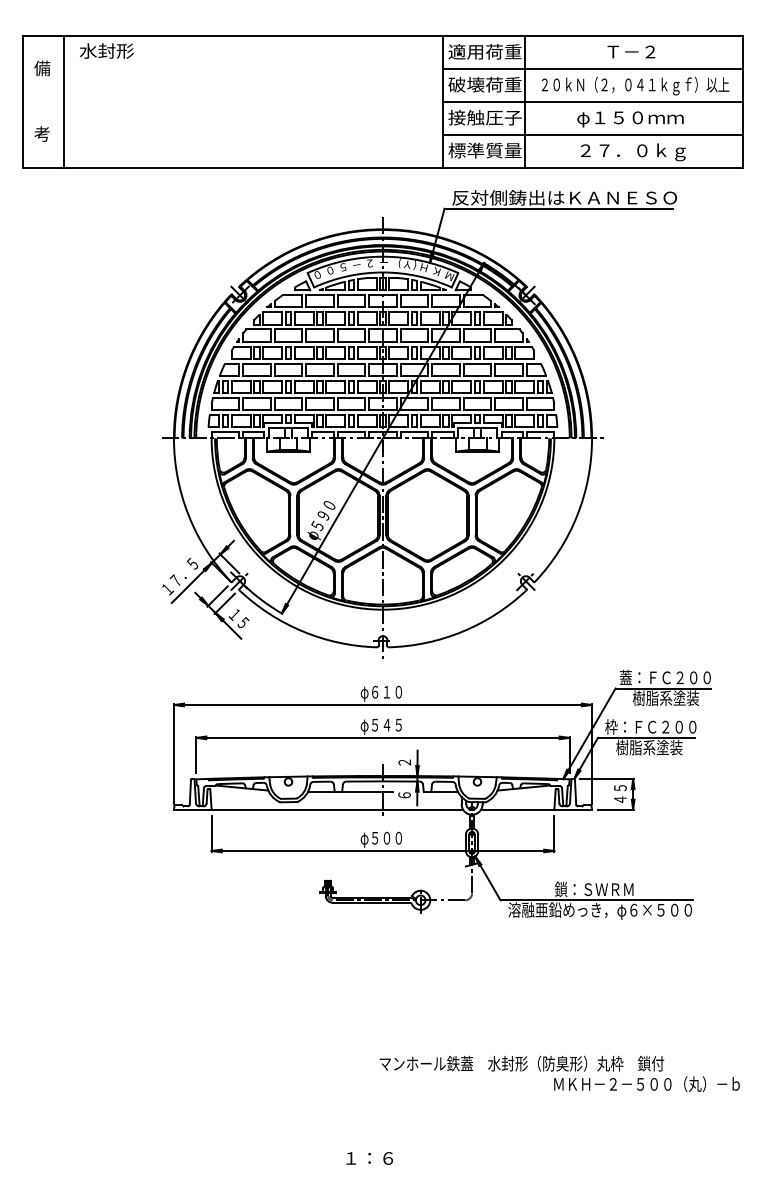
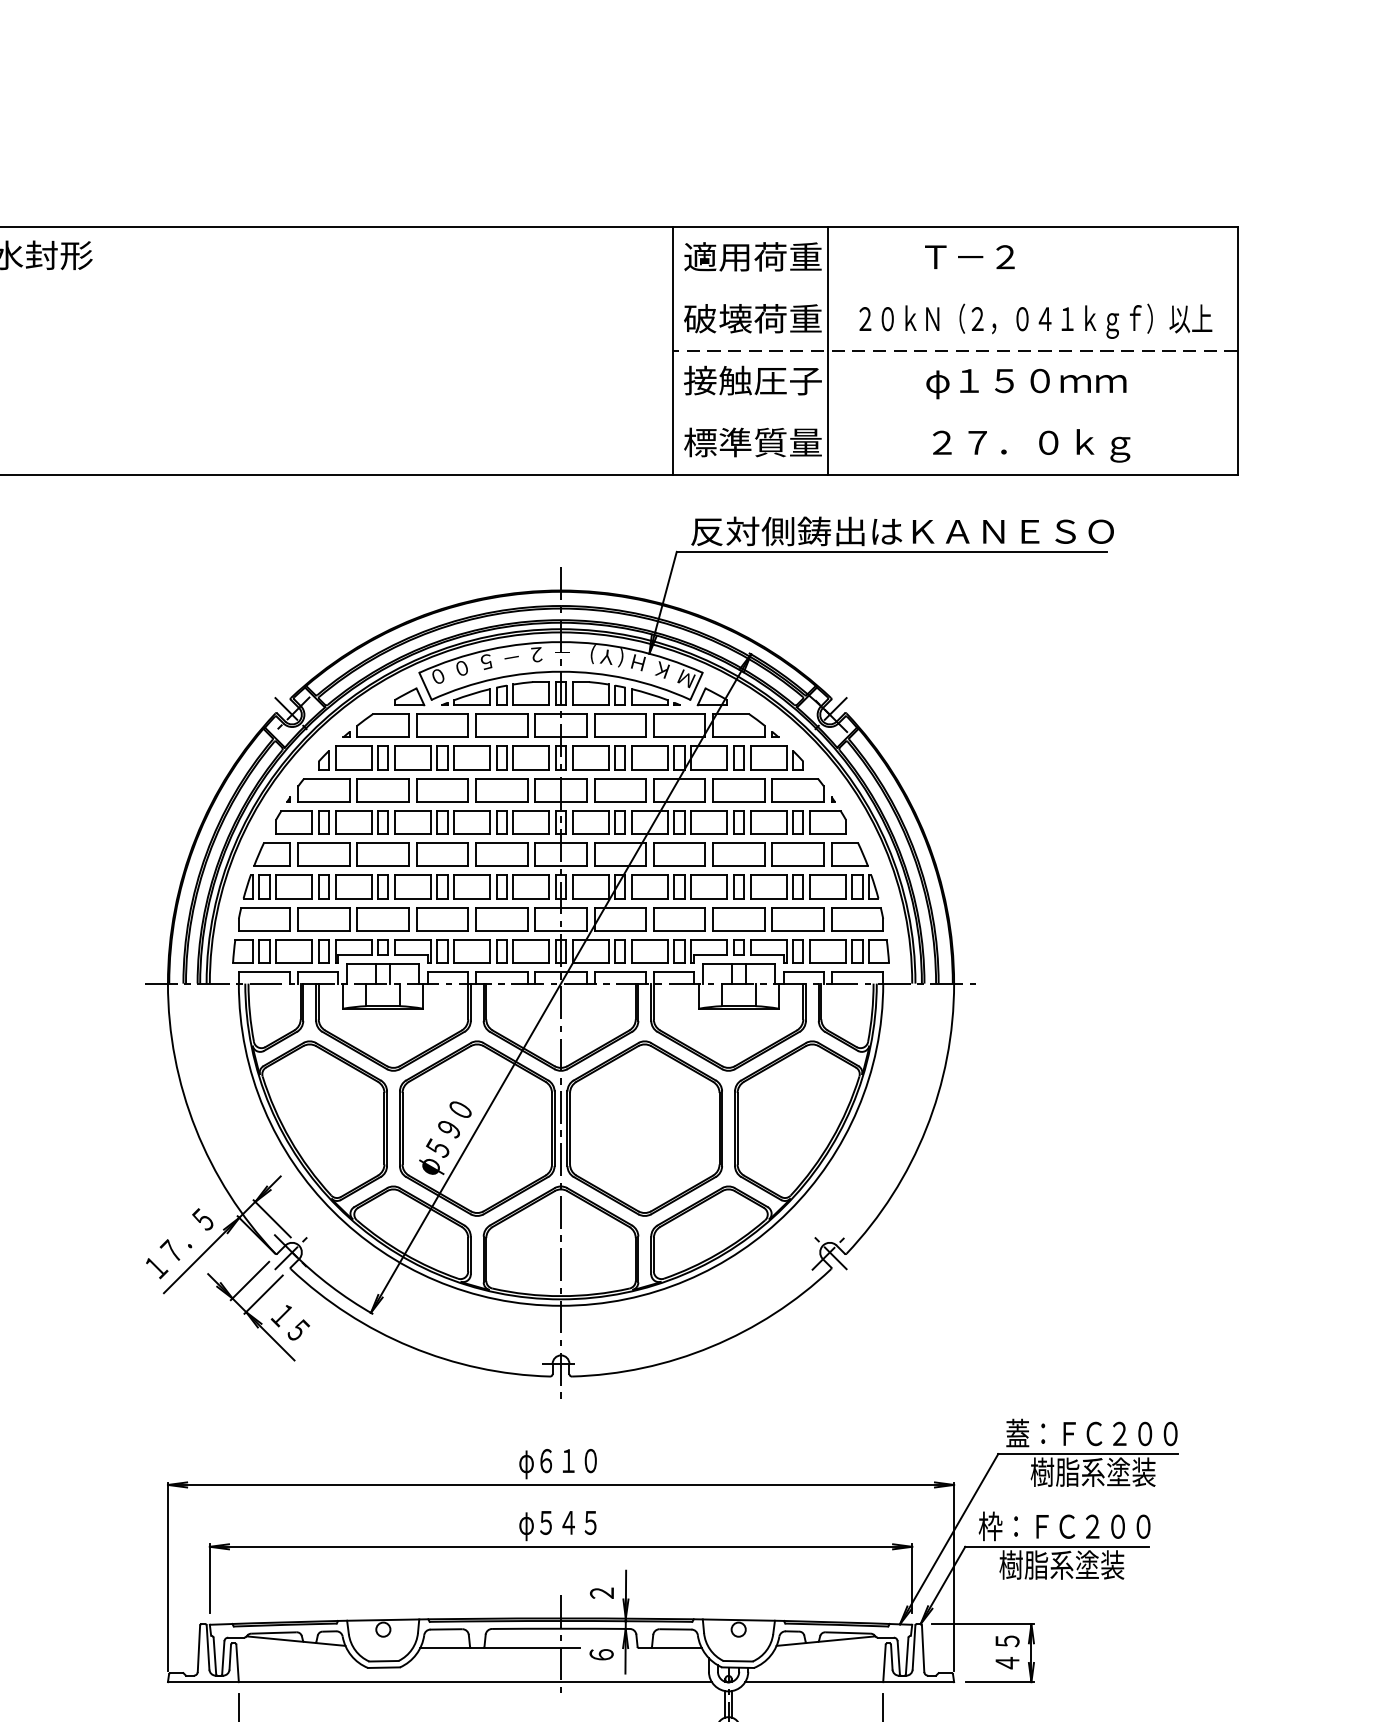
text: (631, 51) -> (970, 256), moved
line: (592, 68) -> (954, 288), removed
line: (592, 101) -> (954, 350), solid -> dashed
line: (592, 134) -> (954, 412), removed

